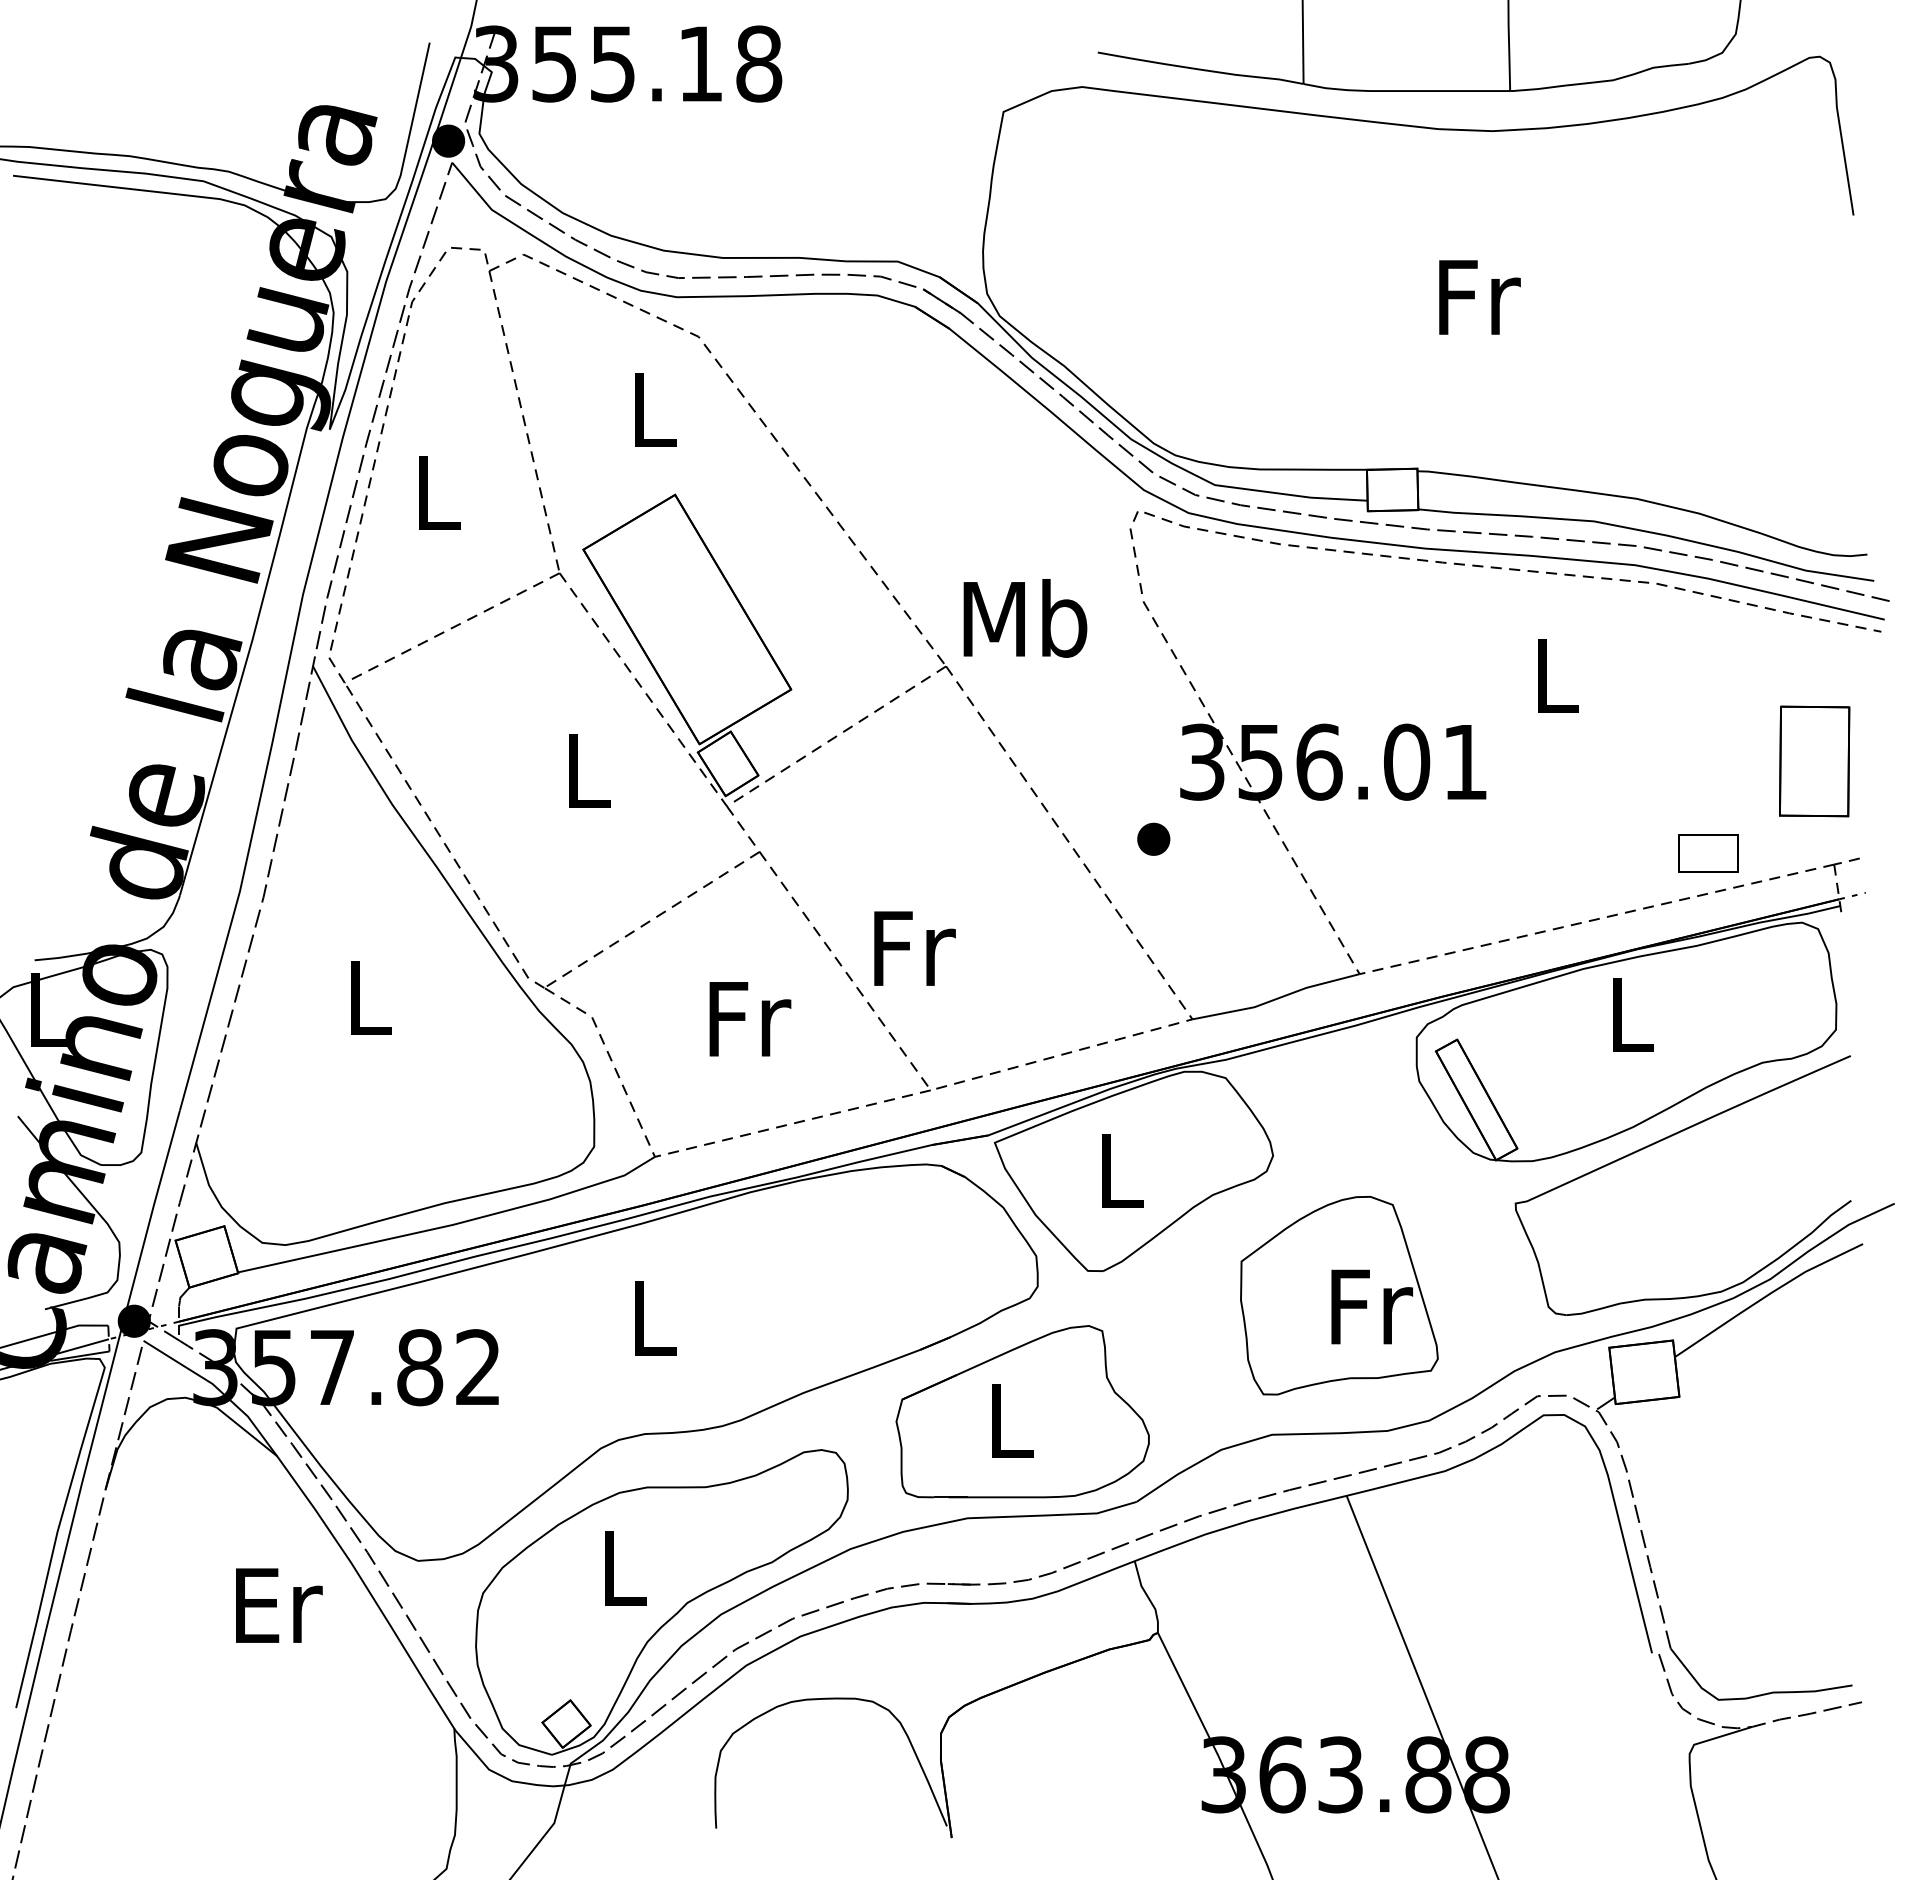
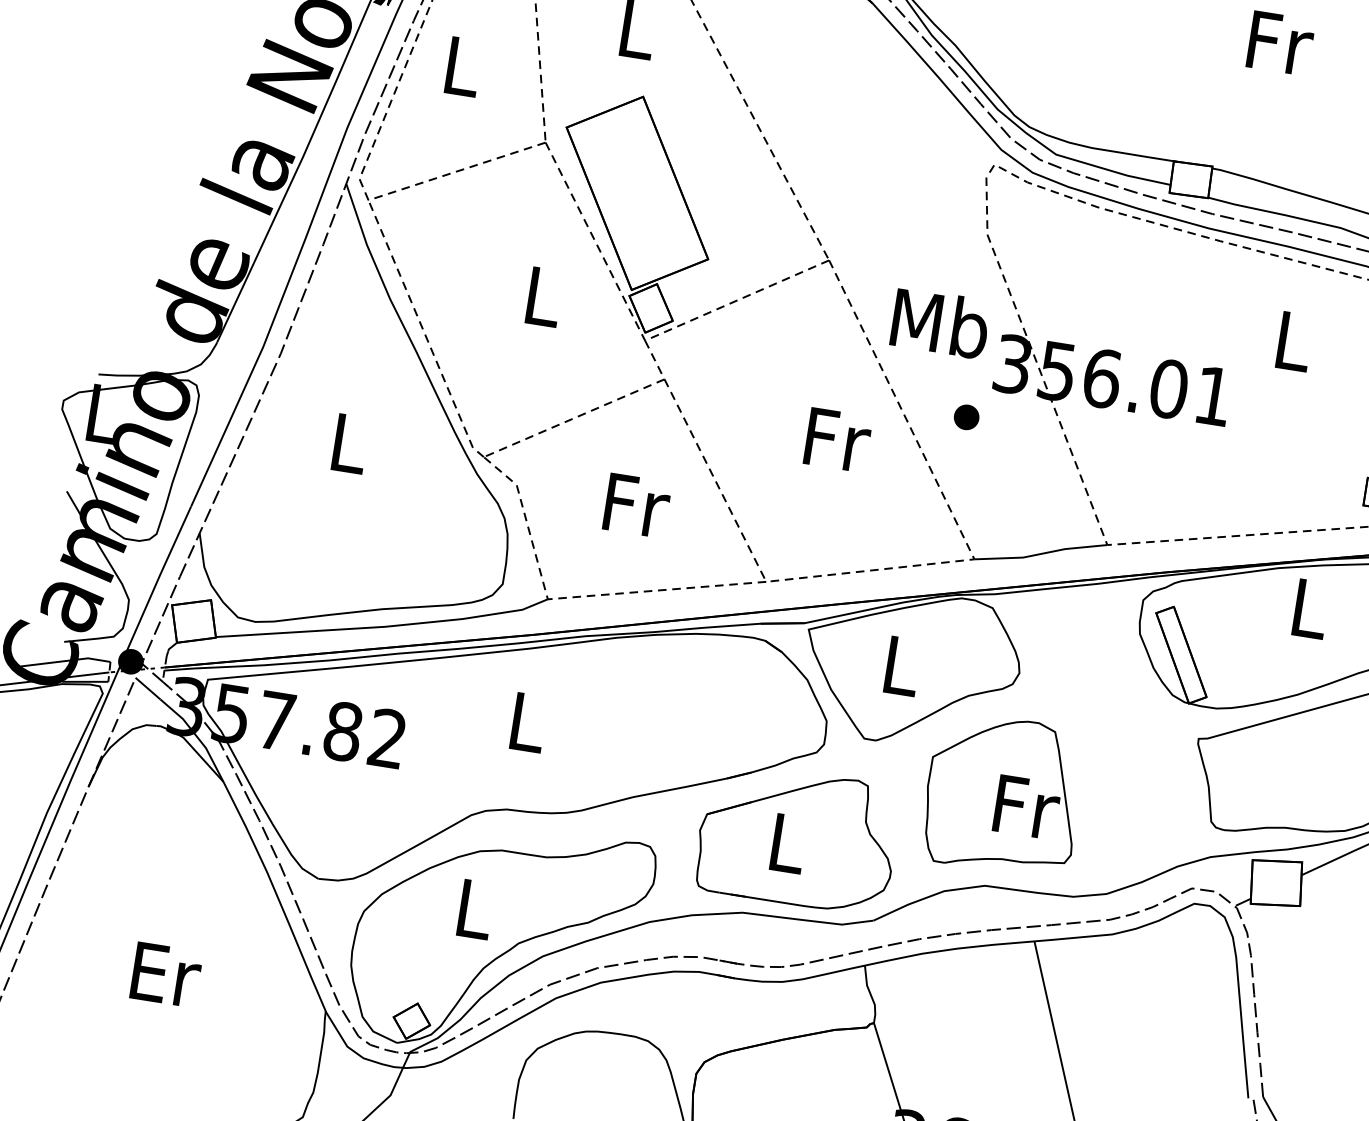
text: (1025, 618) -> (940, 323), moved
text: (914, 948) -> (837, 440), moved
part: (1339, 1295) -> (1003, 794), moved
text: (279, 1605) -> (166, 974), moved

